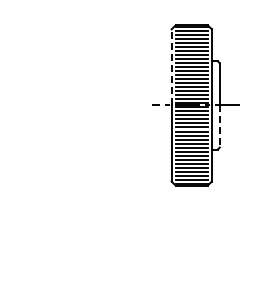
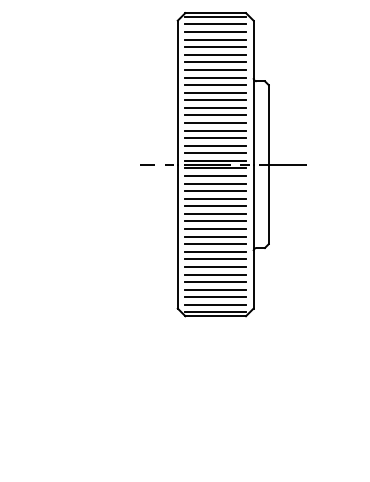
line: (171, 66) -> (177, 91), dashed -> solid
line: (219, 126) -> (268, 204), dashed -> solid

